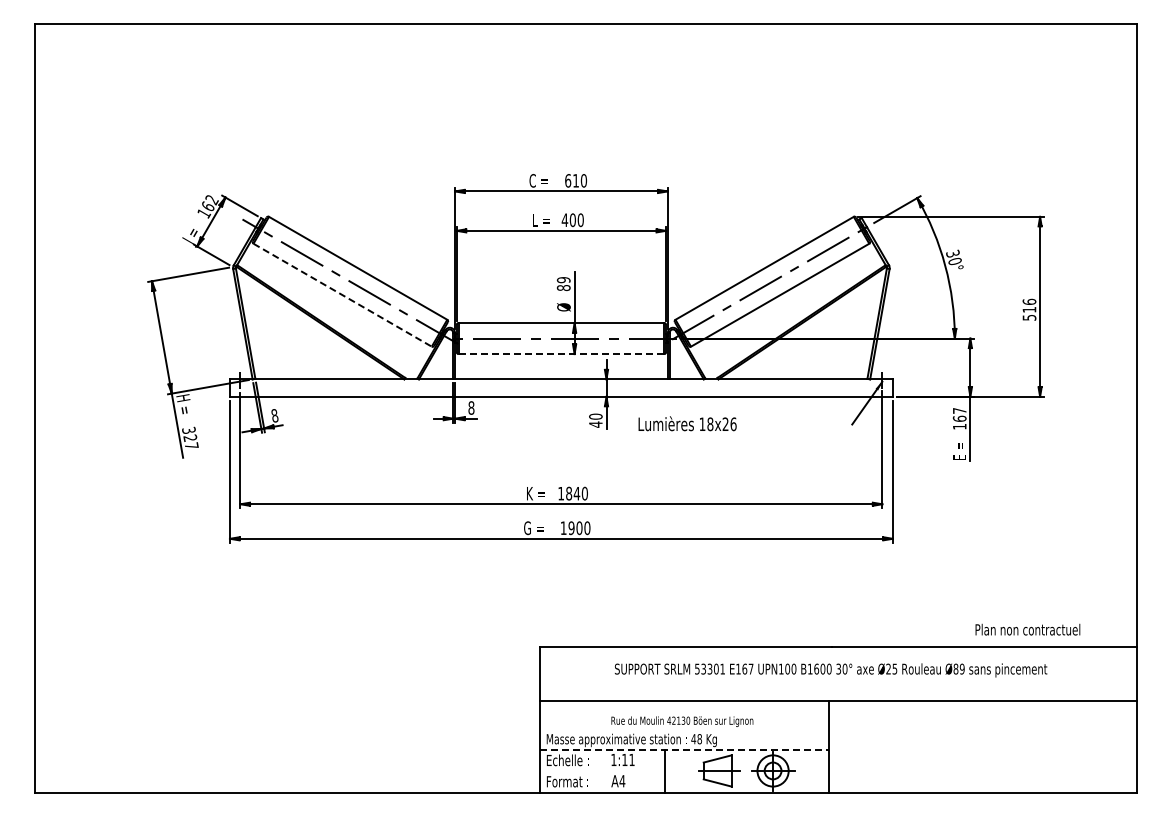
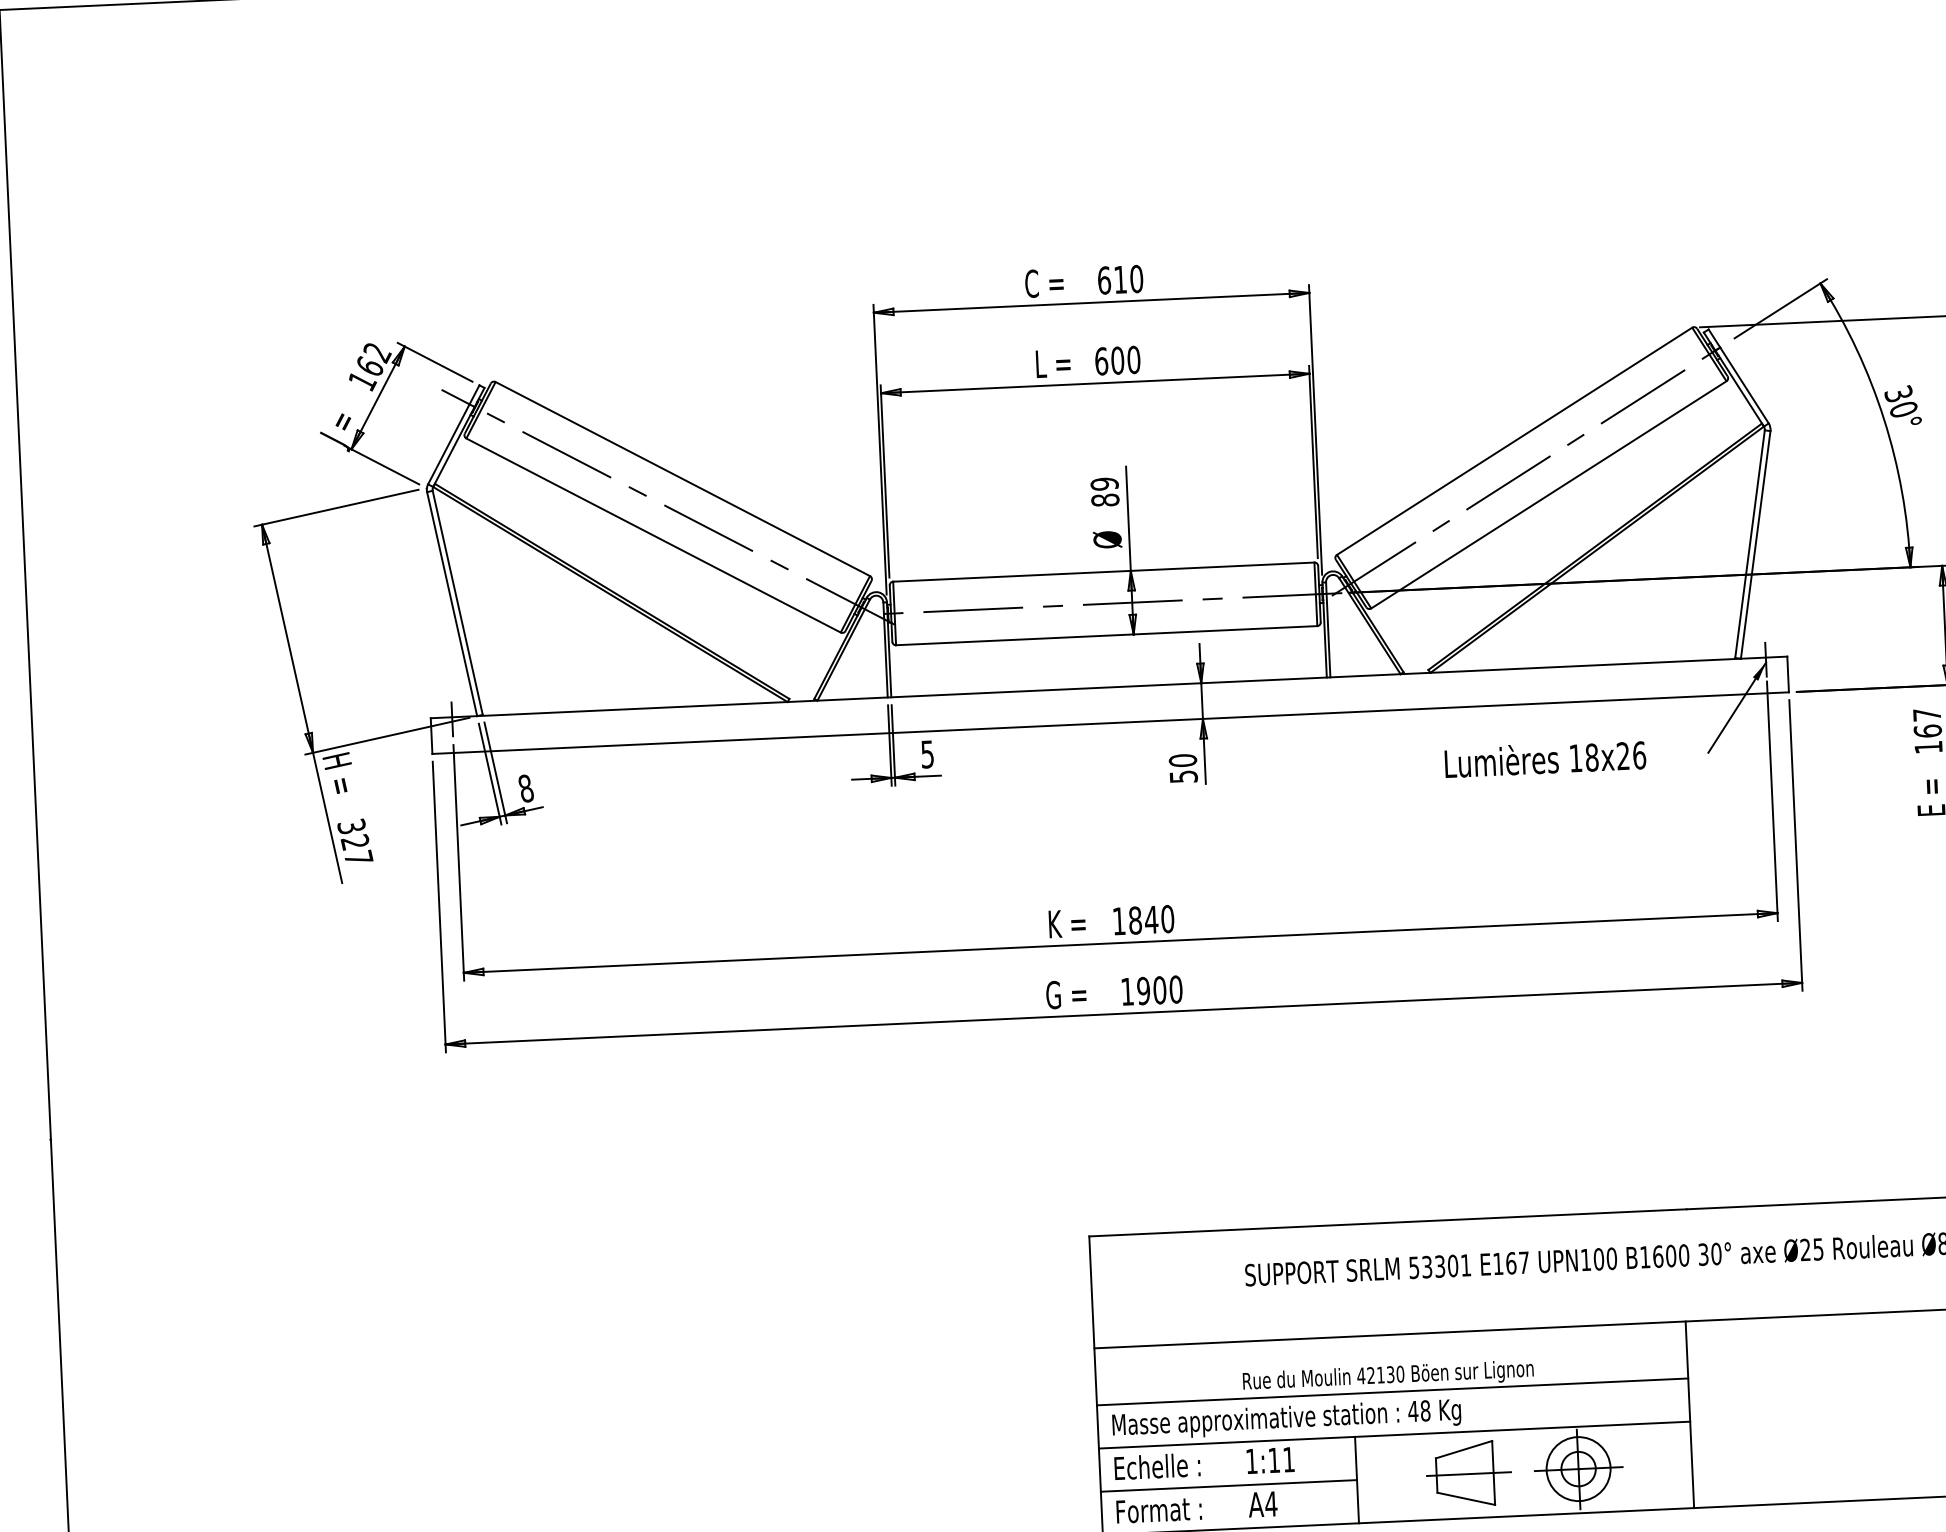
text: (564, 220) -> (1100, 362), 400 -> 600
line: (342, 295) -> (653, 536), dashed -> solid
line: (561, 354) -> (1106, 636), dashed -> solid
text: (471, 407) -> (927, 753), 8 -> 5
text: (687, 423) -> (1545, 758), moved
text: (595, 424) -> (1182, 776), 40 -> 50
line: (683, 729) -> (1391, 1392), added
line: (684, 750) -> (1395, 1435), dashed -> solid
line: (601, 771) -> (1227, 1486), added

